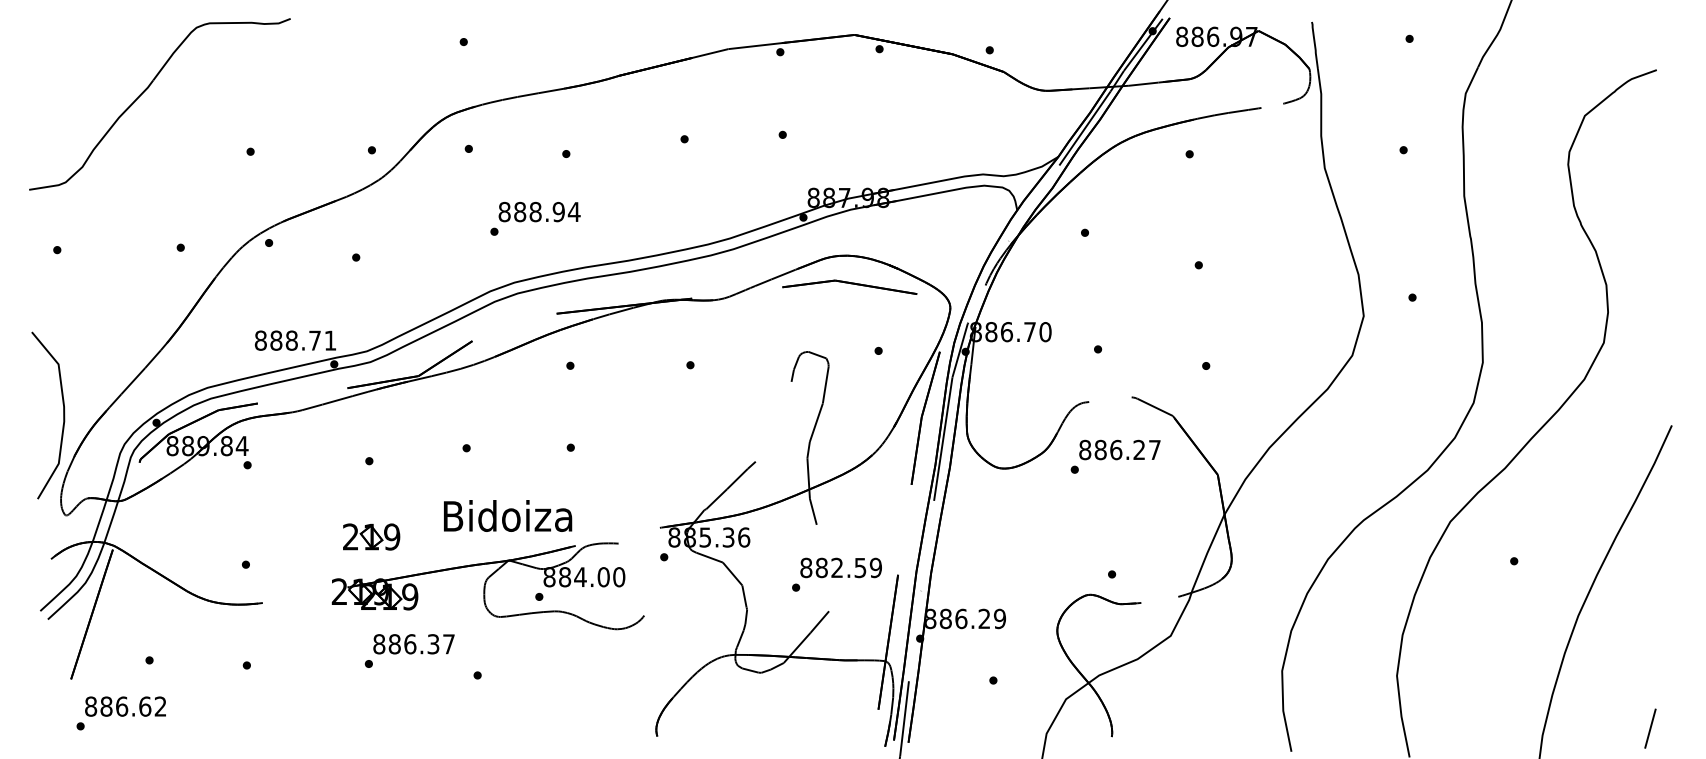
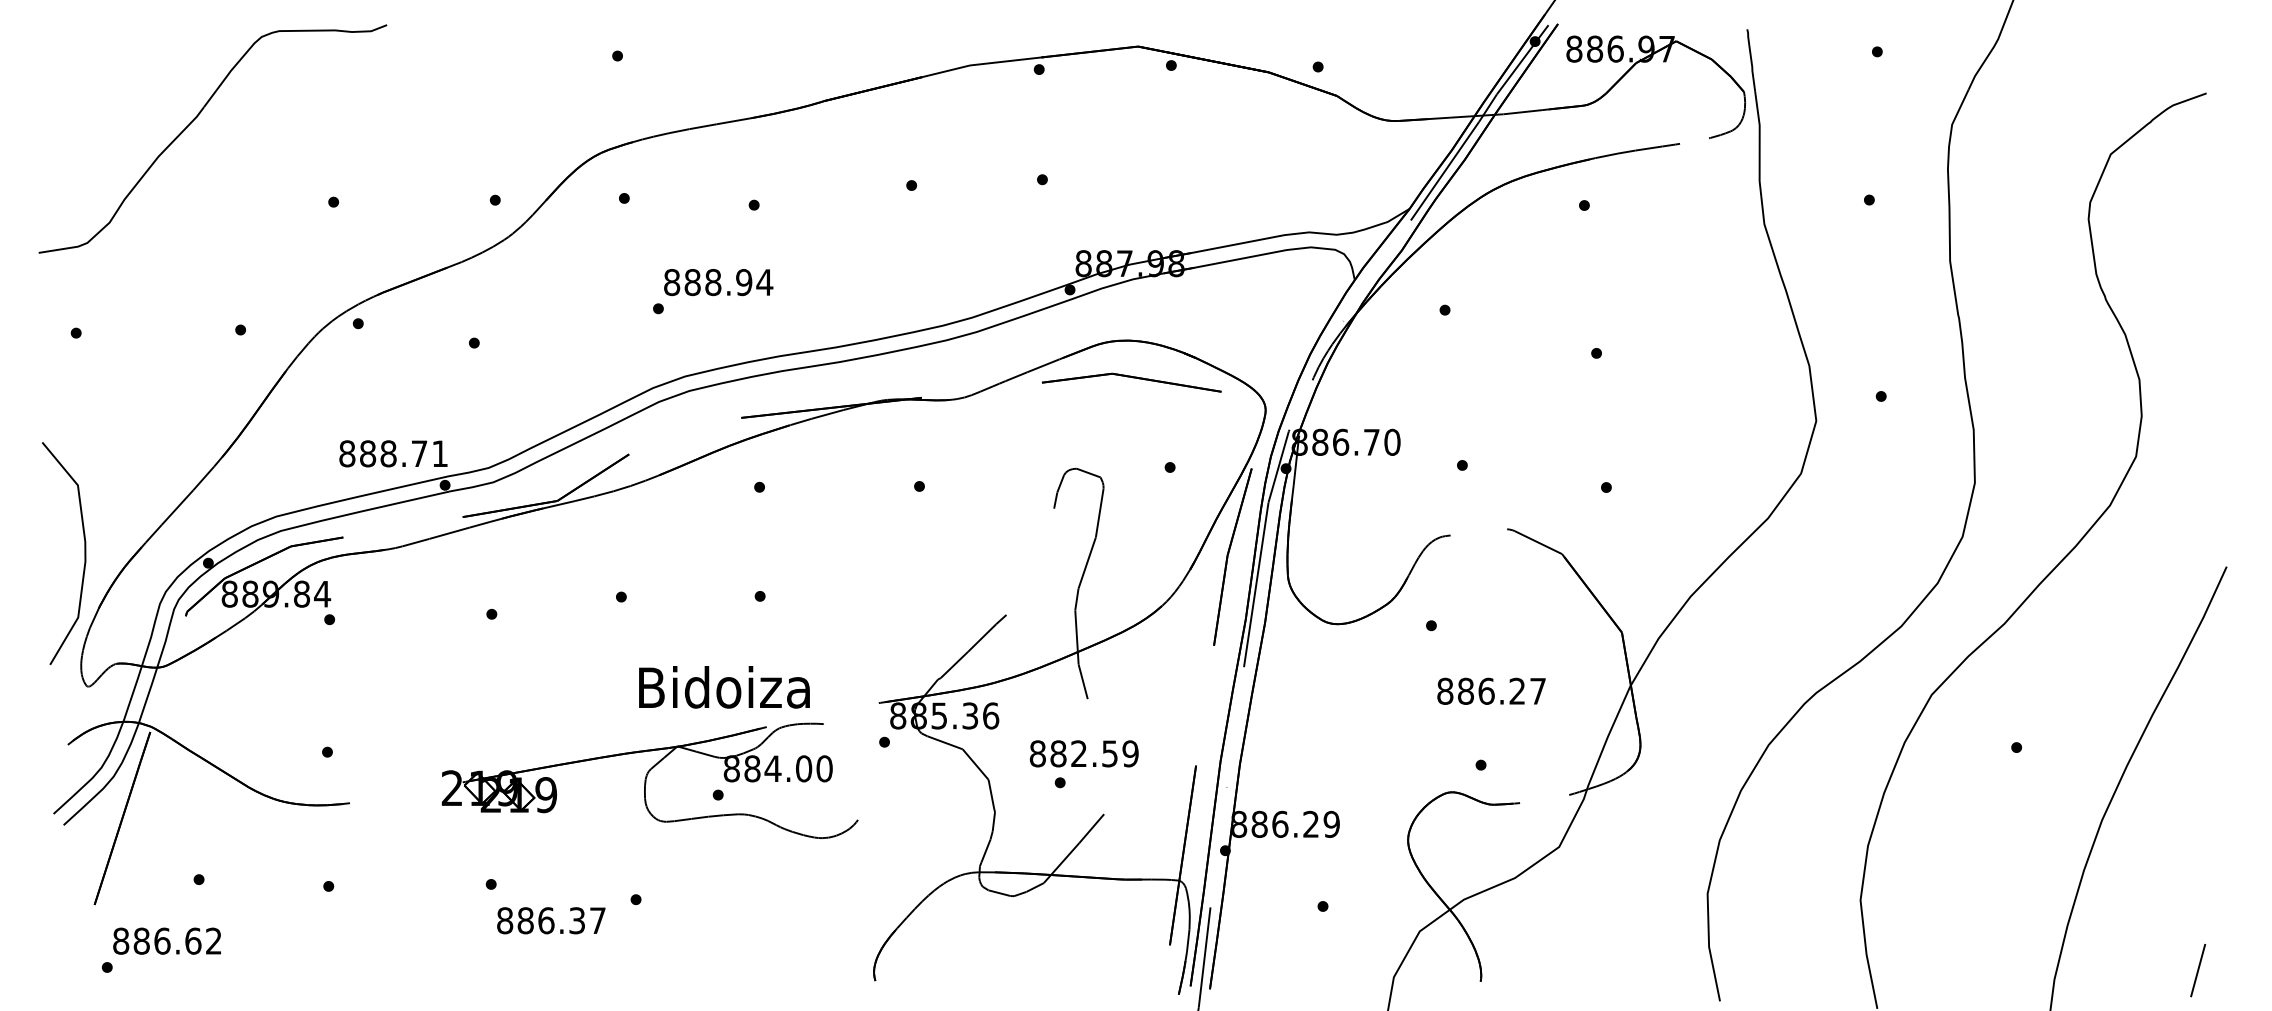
text: (1119, 449) -> (1490, 690), moved
text: (508, 515) -> (725, 686), moved
part: (371, 536) -> (494, 714), removed
text: (840, 567) -> (1083, 753), moved
text: (413, 644) -> (550, 921), moved

